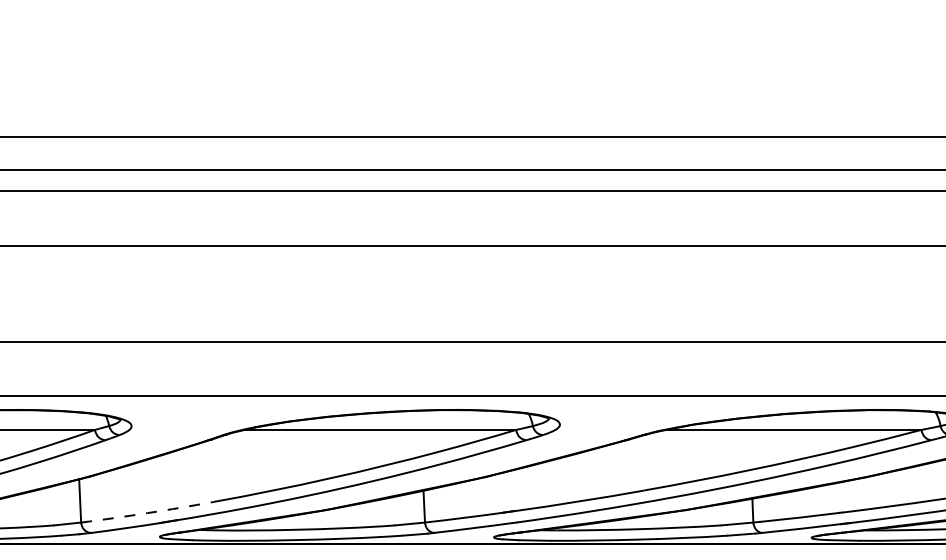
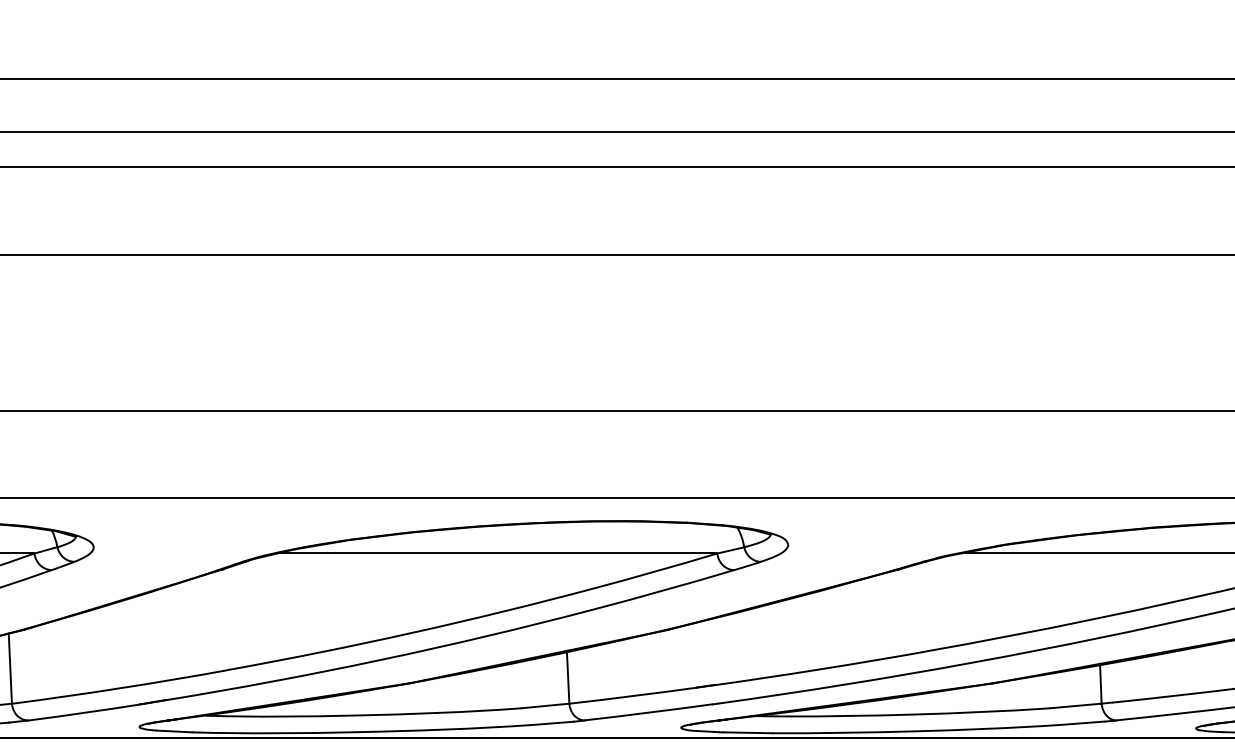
arc: (147, 513) -> (119, 689), dashed -> solid

